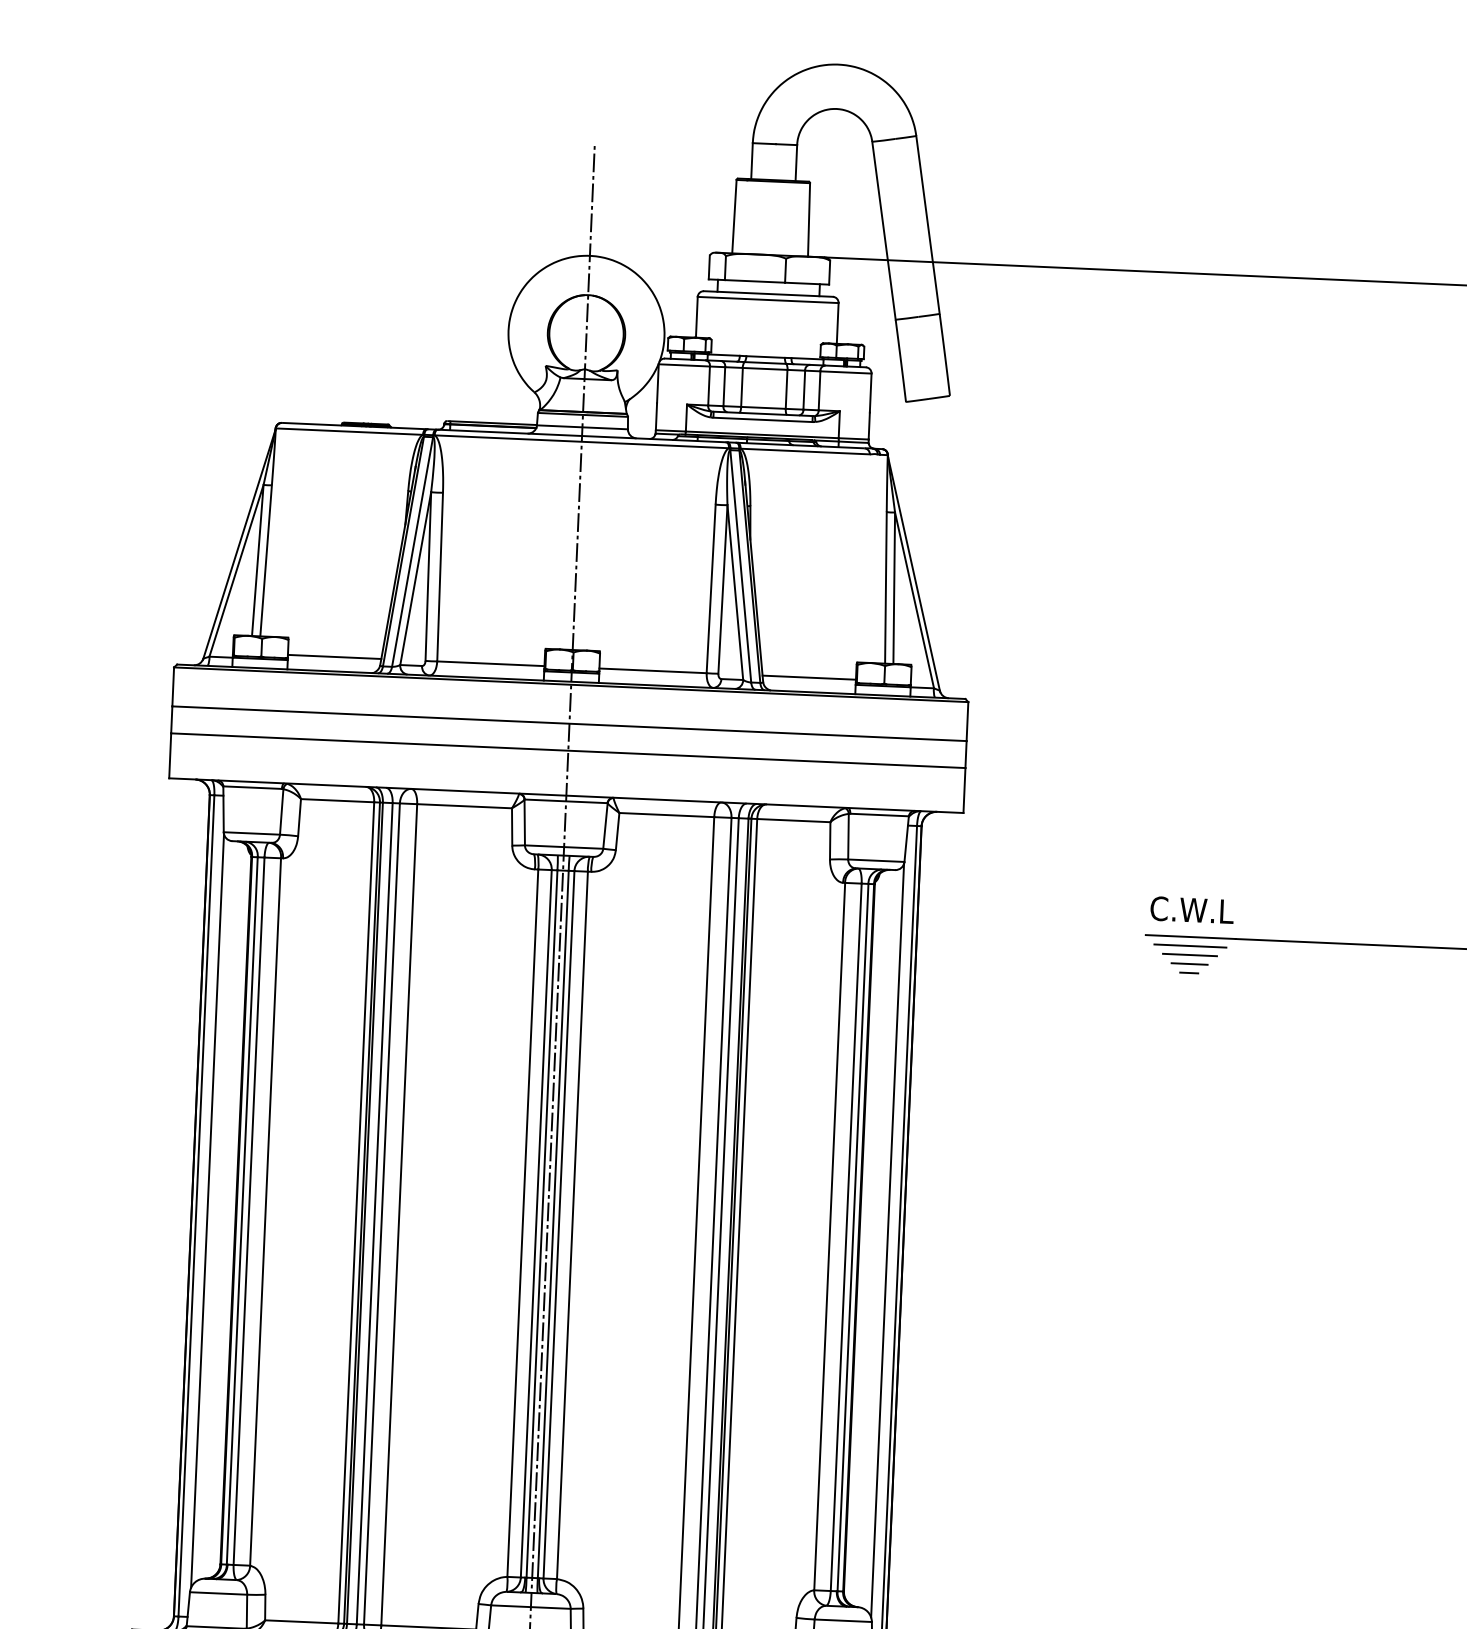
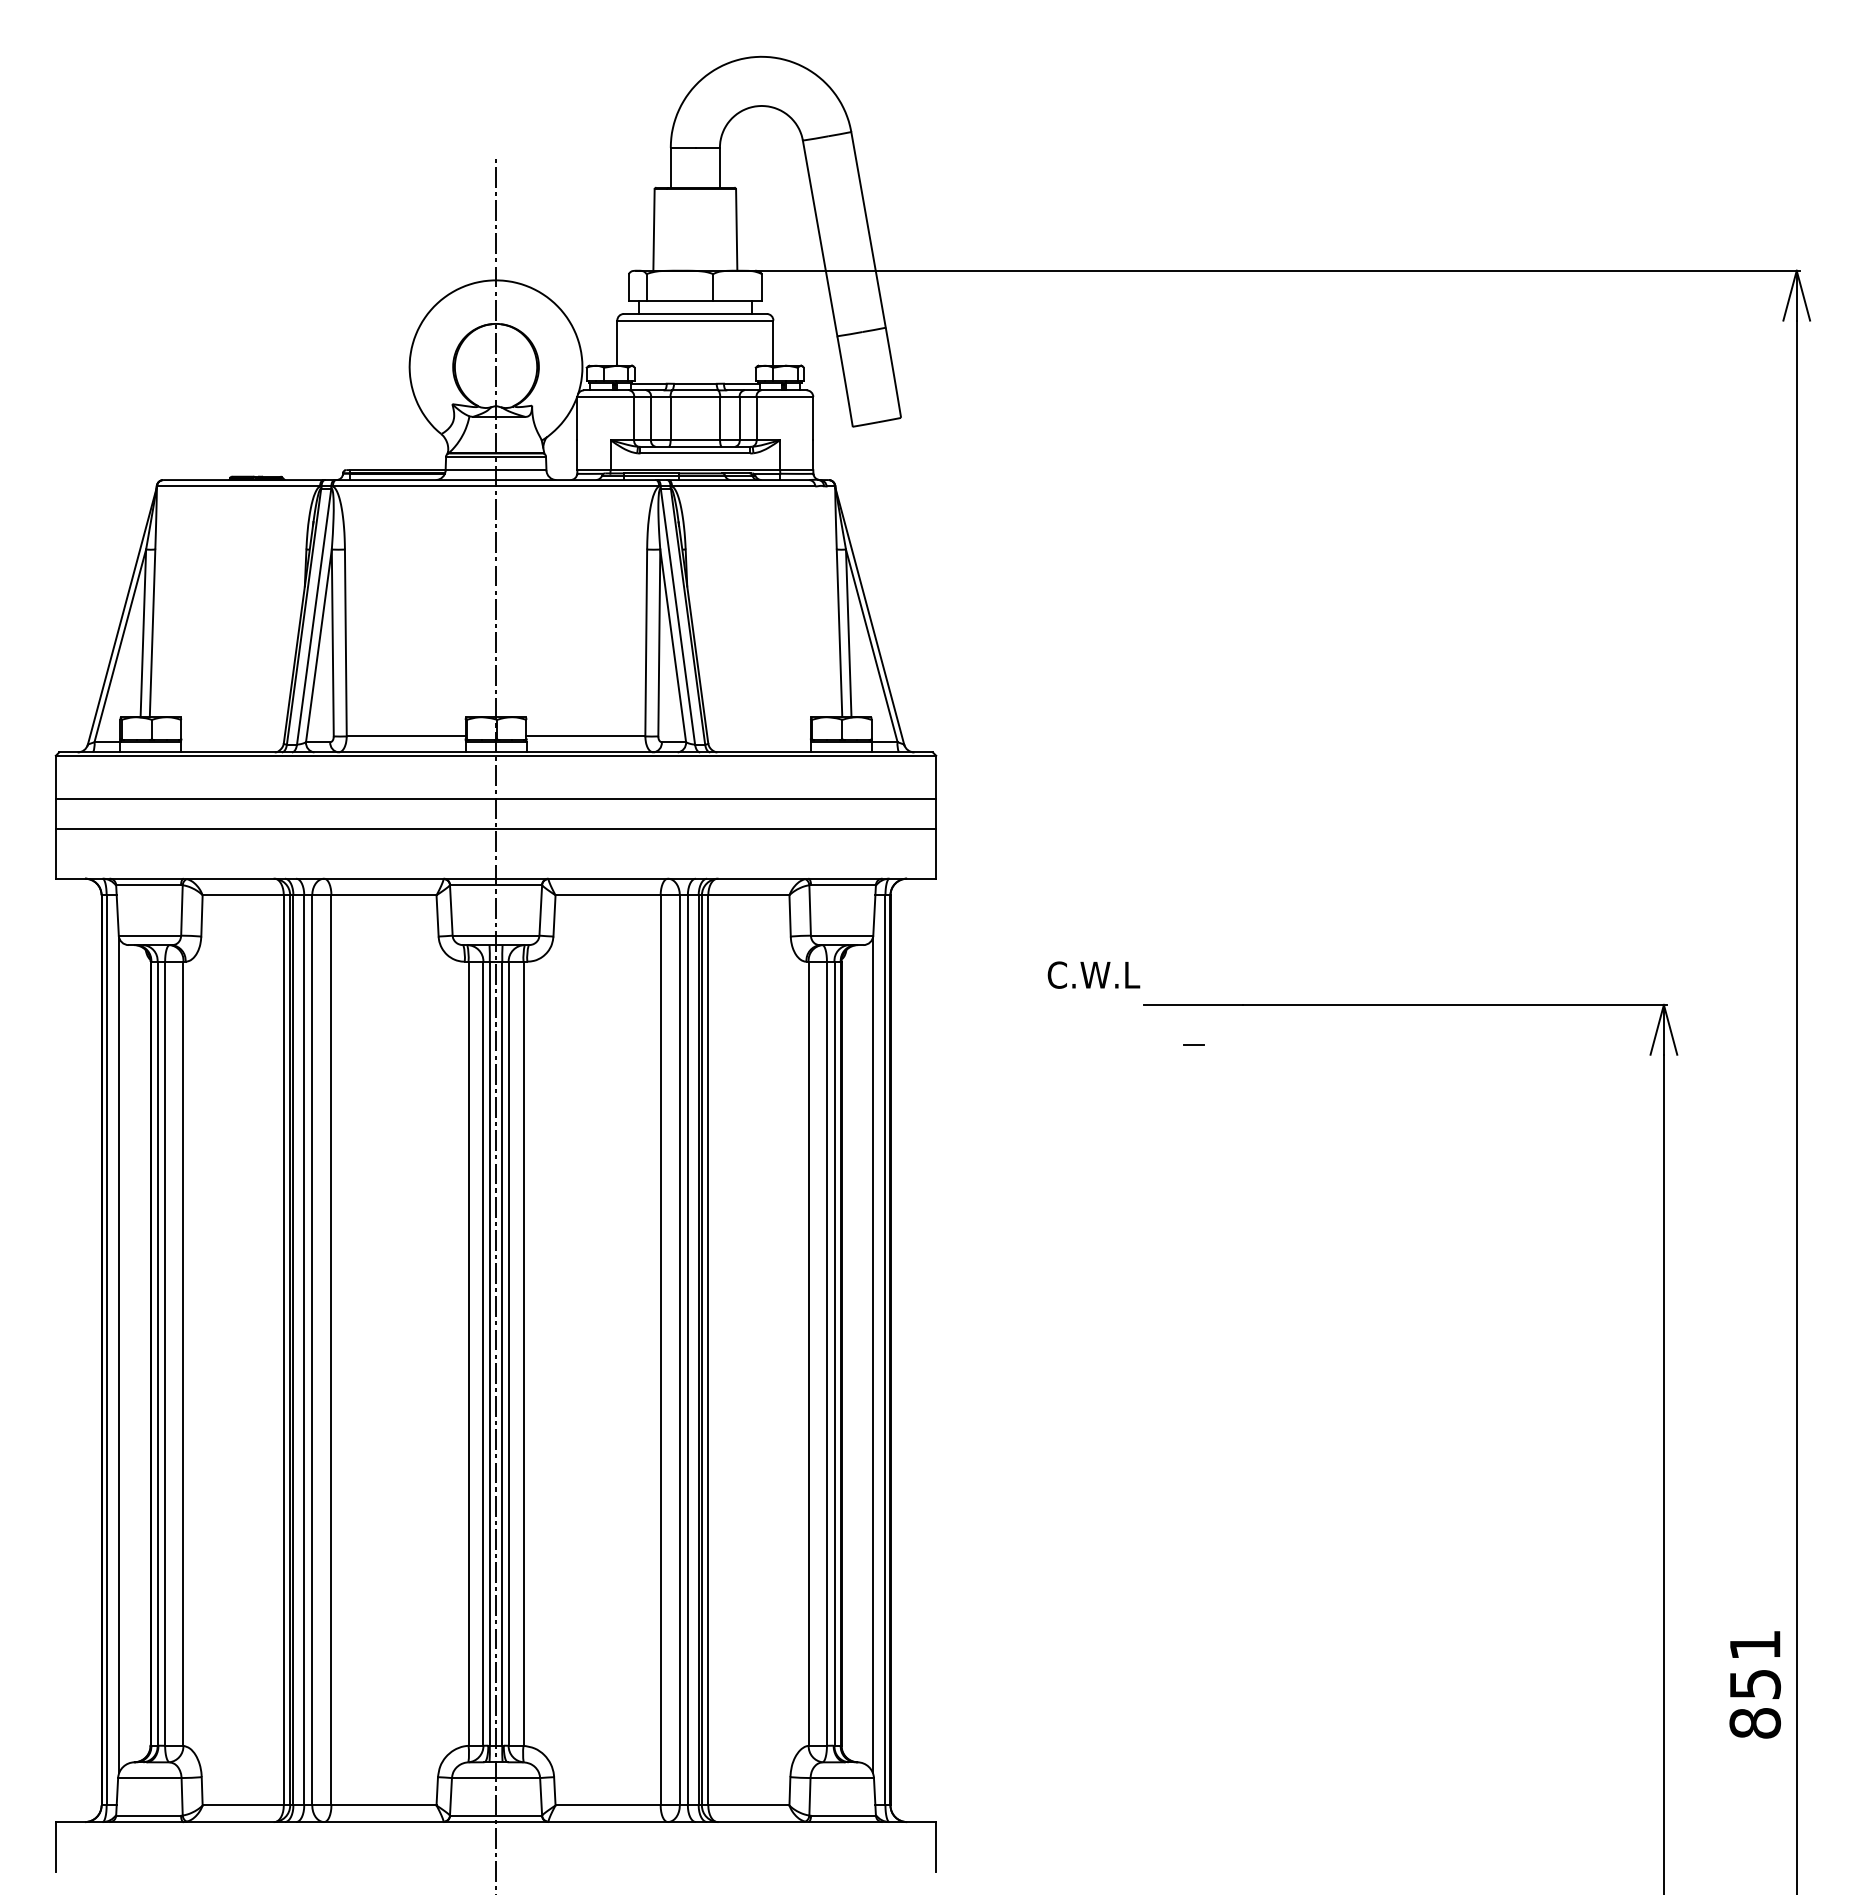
line: (334, 657) -> (232, 736), removed
line: (808, 677) -> (758, 736), removed
text: (1191, 909) -> (1093, 974), moved
line: (1190, 945) -> (1193, 1014), removed
line: (1189, 954) -> (1193, 1024), removed
line: (1189, 963) -> (1193, 1034), removed

